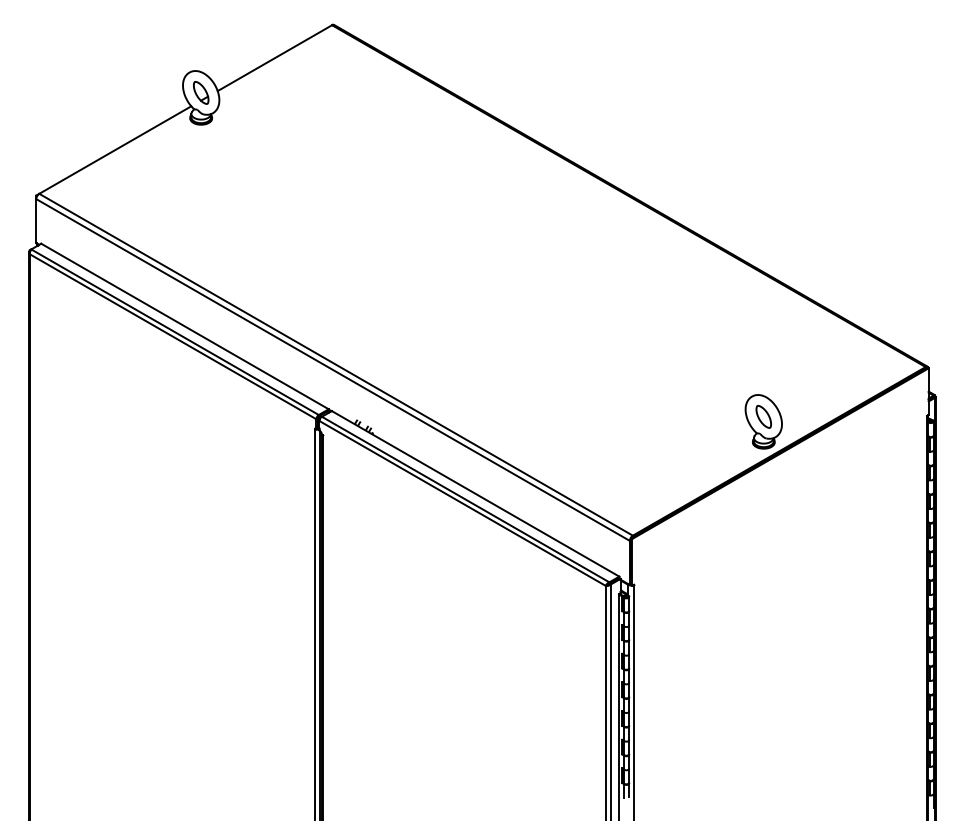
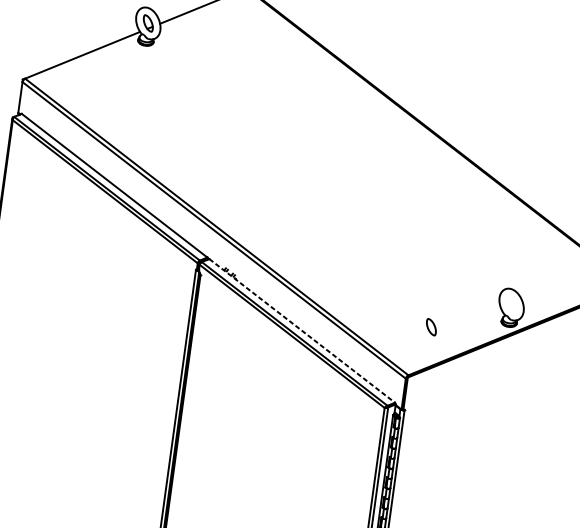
part: (763, 416) -> (431, 326), moved
line: (475, 493) -> (302, 330), solid -> dashed

